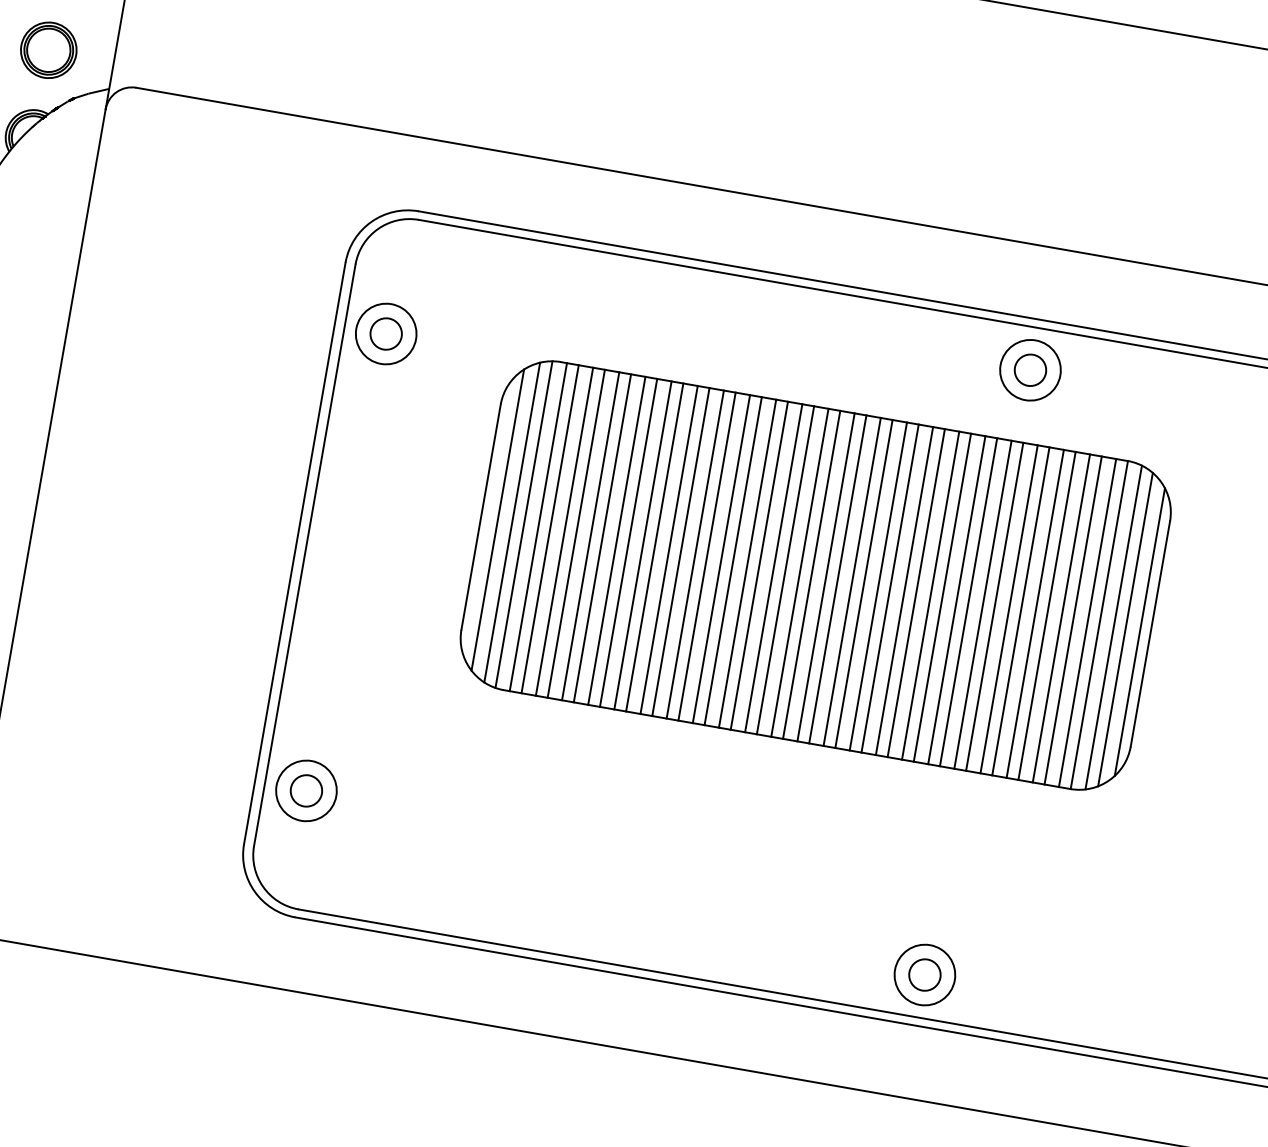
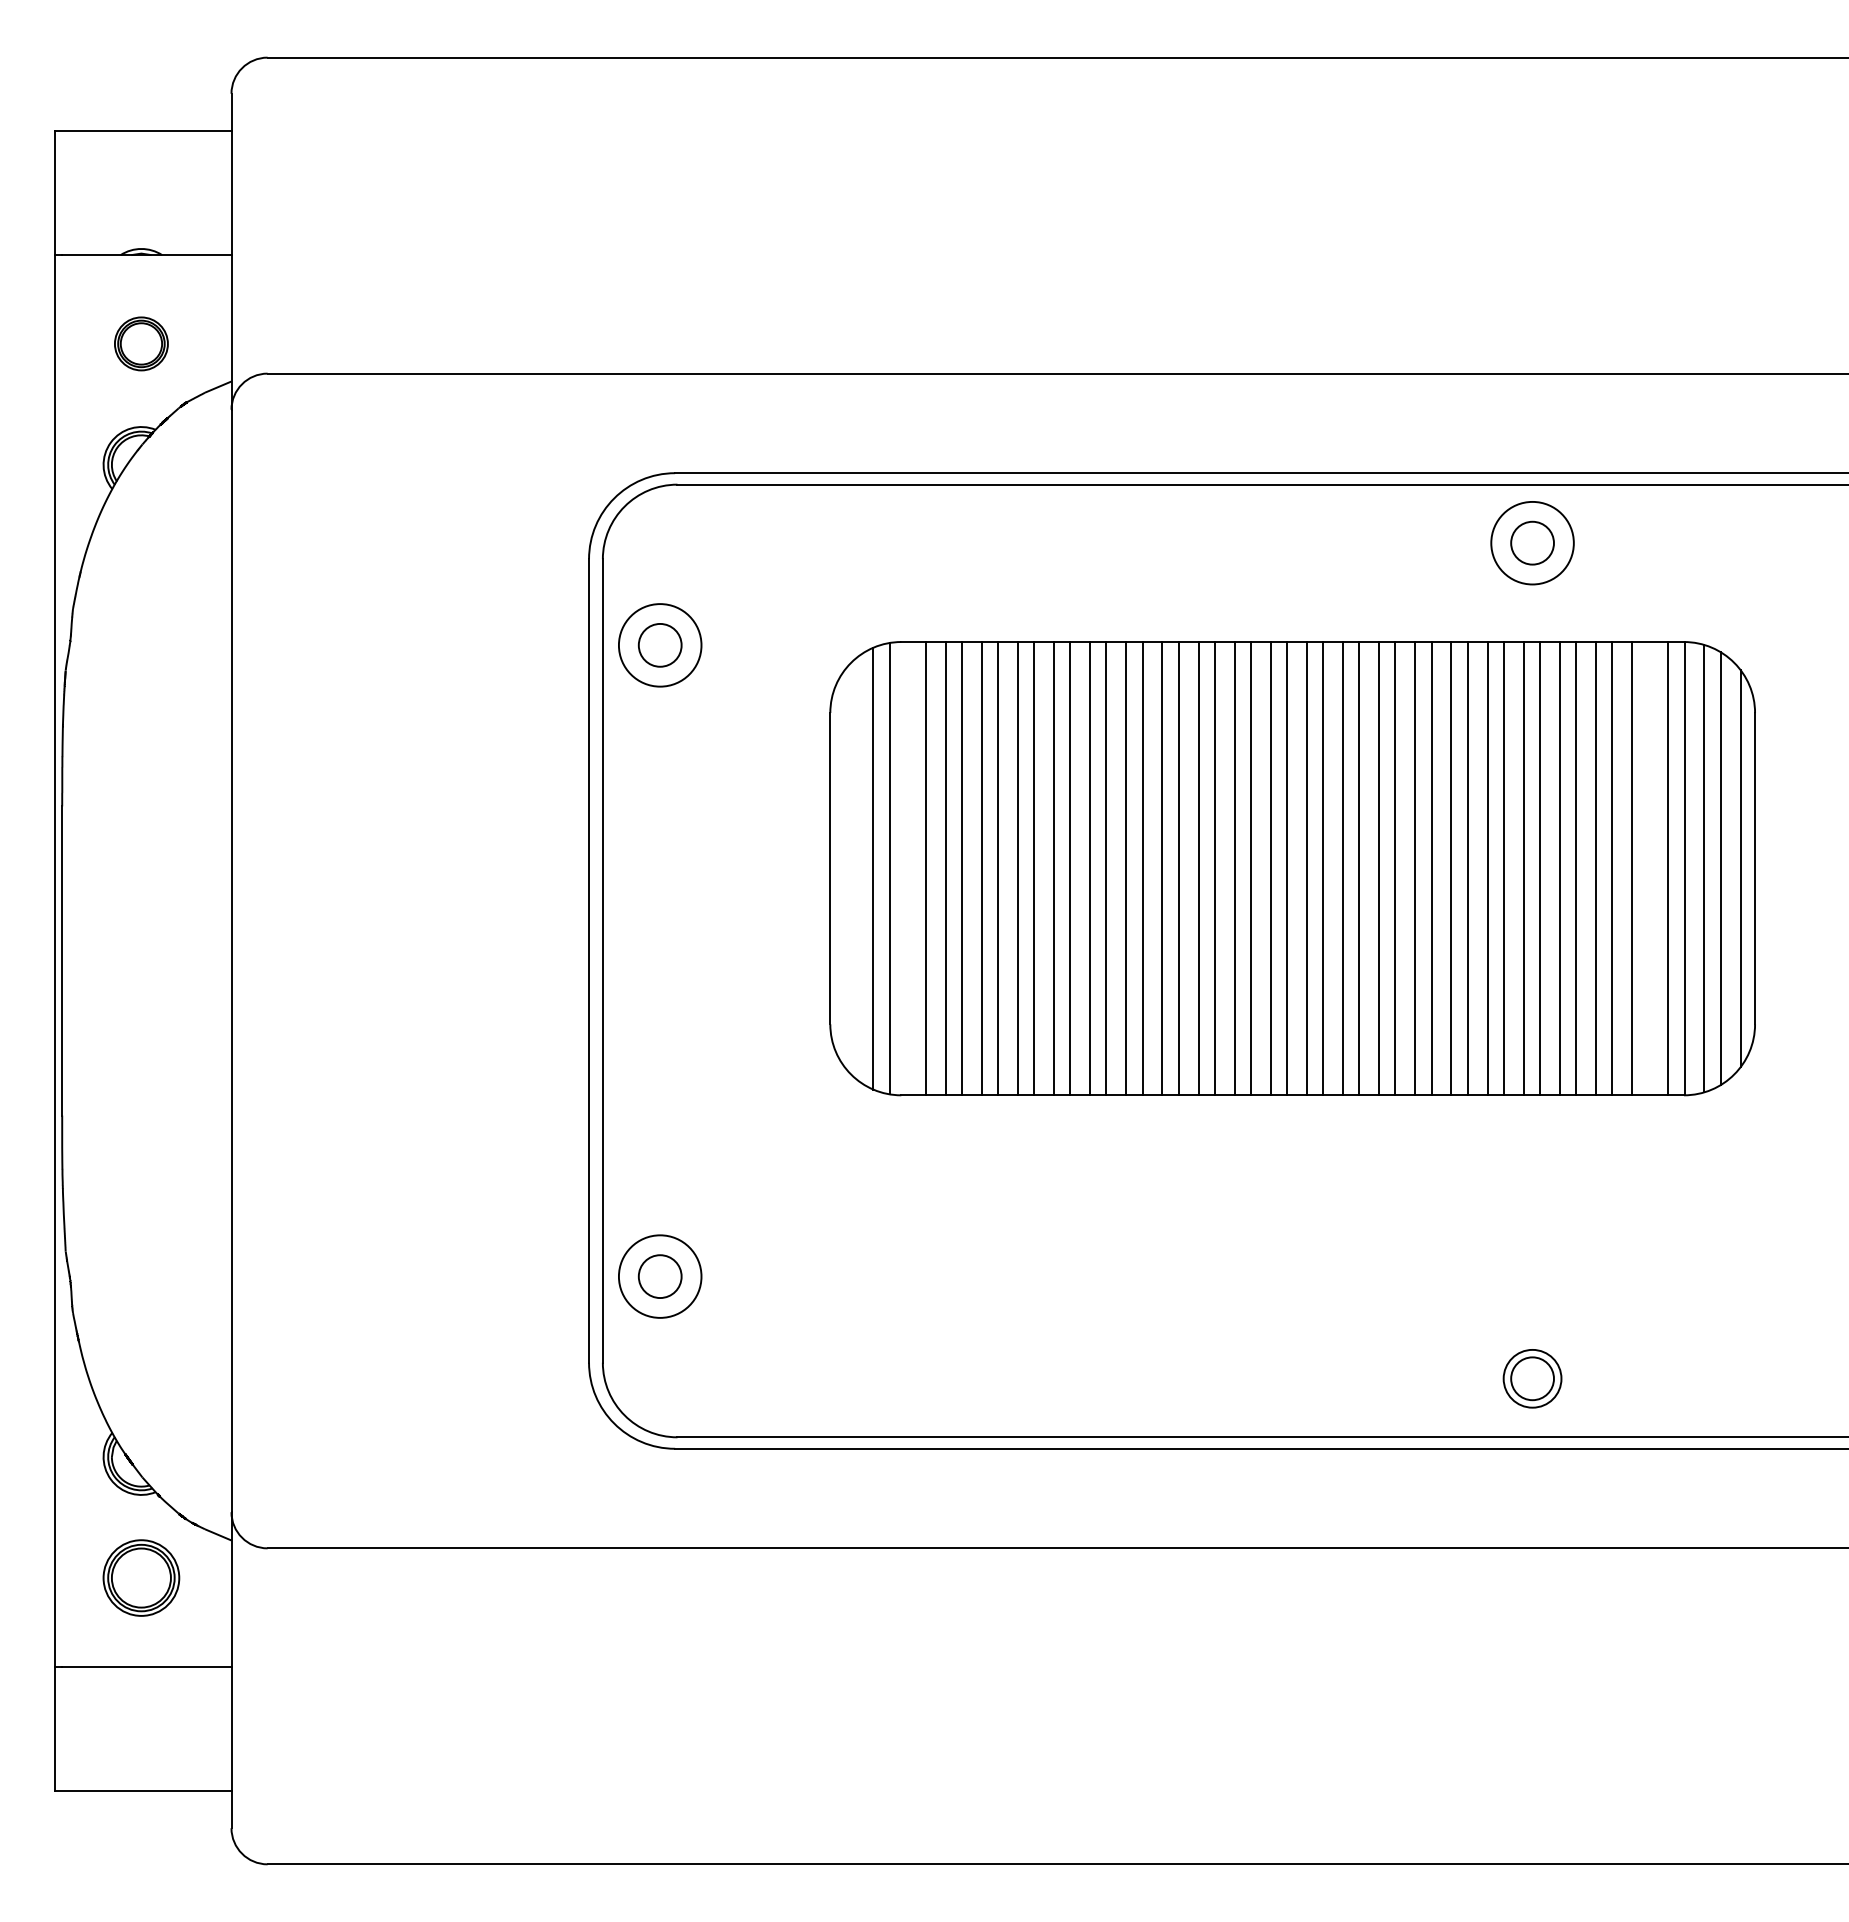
part: (48, 50) -> (141, 343), size x0.7
line: (497, 519) -> (853, 868), removed
line: (538, 527) -> (909, 868), removed
line: (1073, 620) -> (1648, 868), removed
circle: (924, 974) -> (1532, 1378), size x0.7

